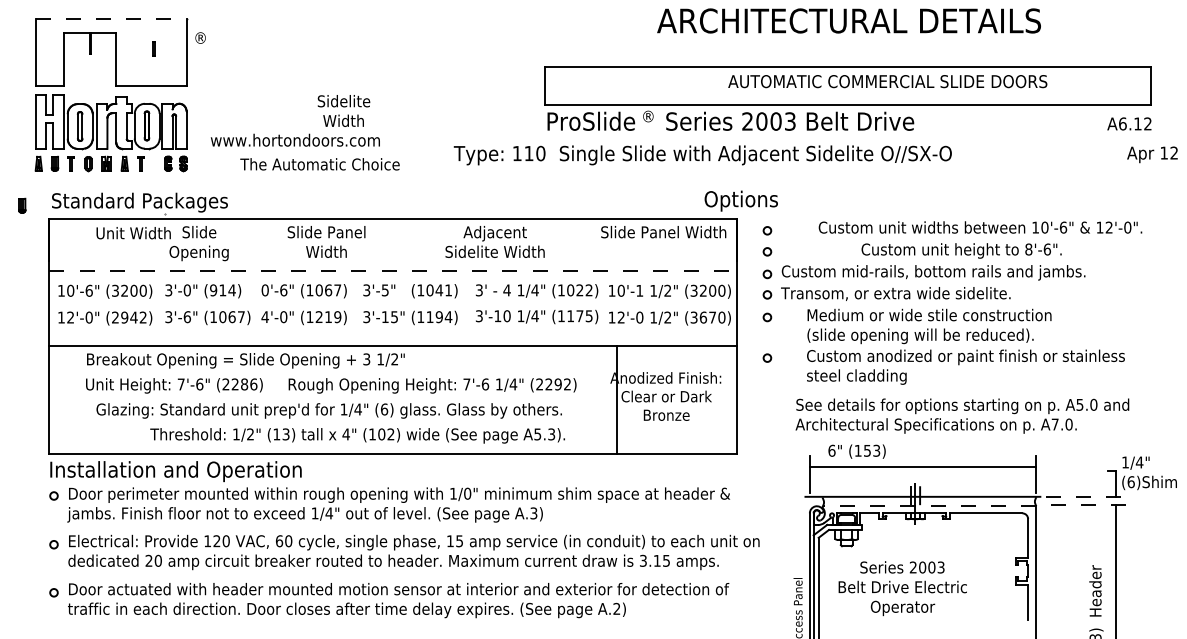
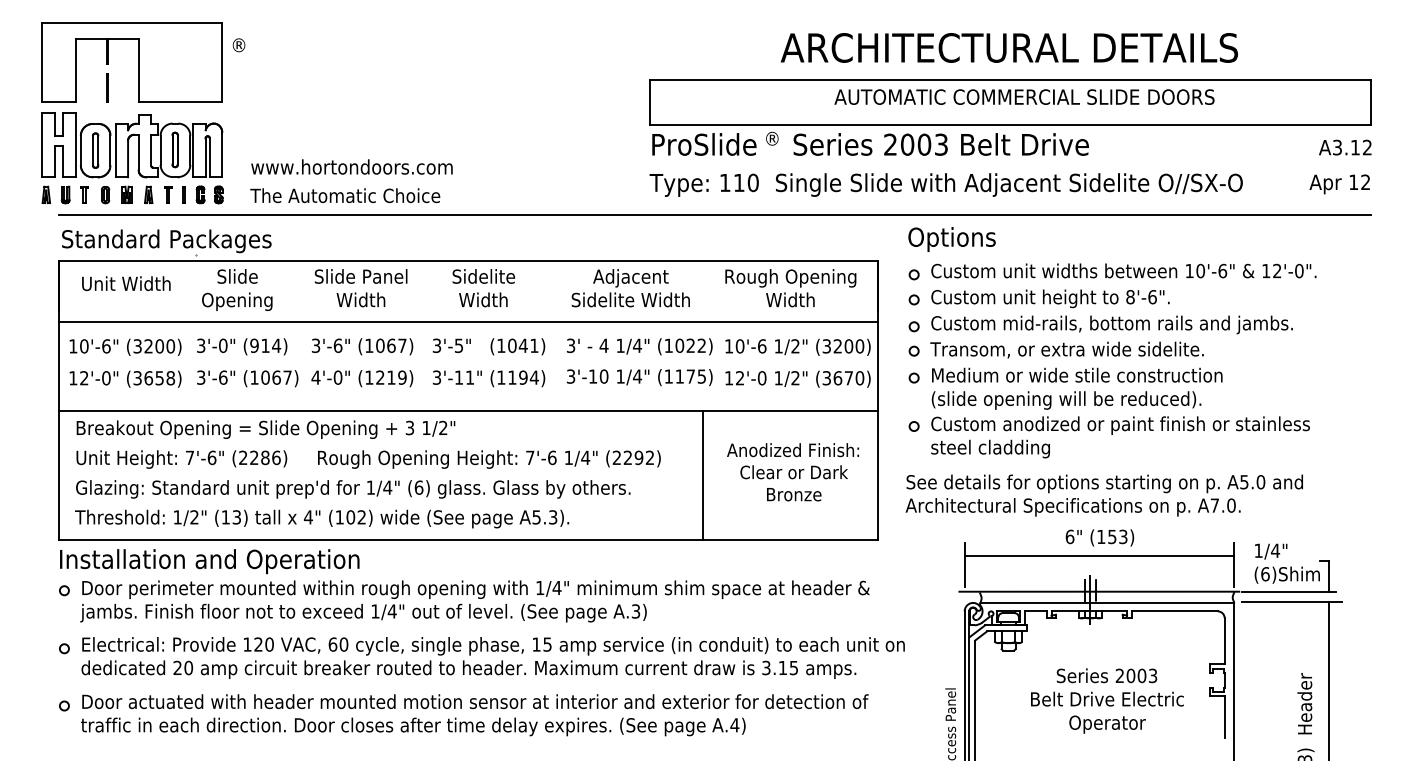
line: (111, 19) -> (132, 23), dashed -> solid
text: (848, 20) -> (1008, 47), moved
line: (153, 48) -> (183, 194), moved
line: (90, 73) -> (107, 87), added
text: (887, 81) -> (1024, 96), moved
text: (343, 111) -> (483, 288), moved
text: (1122, 123) -> (1337, 147), A6.12 -> A3.12
text: (702, 154) -> (945, 184), moved
text: (1152, 154) -> (1339, 184), moved
text: (320, 164) -> (345, 195), moved
line: (599, 180) -> (714, 215), added
text: (740, 201) -> (951, 239), moved
part: (22, 205) -> (26, 244), removed
text: (980, 227) -> (1123, 270), moved
text: (133, 233) -> (126, 283), moved
text: (326, 242) -> (360, 288), moved
text: (494, 242) -> (630, 288), moved
text: (663, 242) -> (790, 288), Slide Panel Width -> Rough Opening Width
text: (961, 250) -> (1050, 298), moved
line: (393, 270) -> (468, 322), dashed -> solid
text: (264, 290) -> (315, 345), 0'-6" -> 3'-6"
text: (640, 290) -> (762, 346), 10'-1 -> 10'-6
text: (394, 316) -> (470, 377), 3'-15" -> 3'-11"
text: (129, 317) -> (154, 378), (2942) -> (3658)
text: (965, 346) -> (1120, 412), moved
text: (245, 360) -> (265, 429), moved
text: (331, 385) -> (368, 459), moved
line: (616, 399) -> (702, 475), moved
text: (329, 411) -> (353, 489), moved
text: (961, 416) -> (1103, 495), moved
text: (357, 435) -> (322, 518), moved
text: (856, 451) -> (1099, 537), moved
text: (1148, 473) -> (1286, 563), moved
text: (467, 493) -> (556, 587), 1/0" -> 1/4"
line: (1081, 496) -> (1288, 591), dashed -> solid
line: (929, 505) -> (1107, 602), dashed -> solid
line: (1084, 505) -> (1291, 601), dashed -> solid
text: (902, 588) -> (1107, 700), moved
text: (616, 609) -> (734, 725), A.2) -> A.4)

